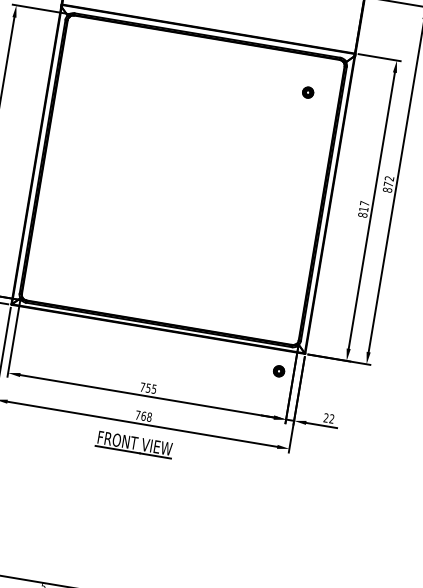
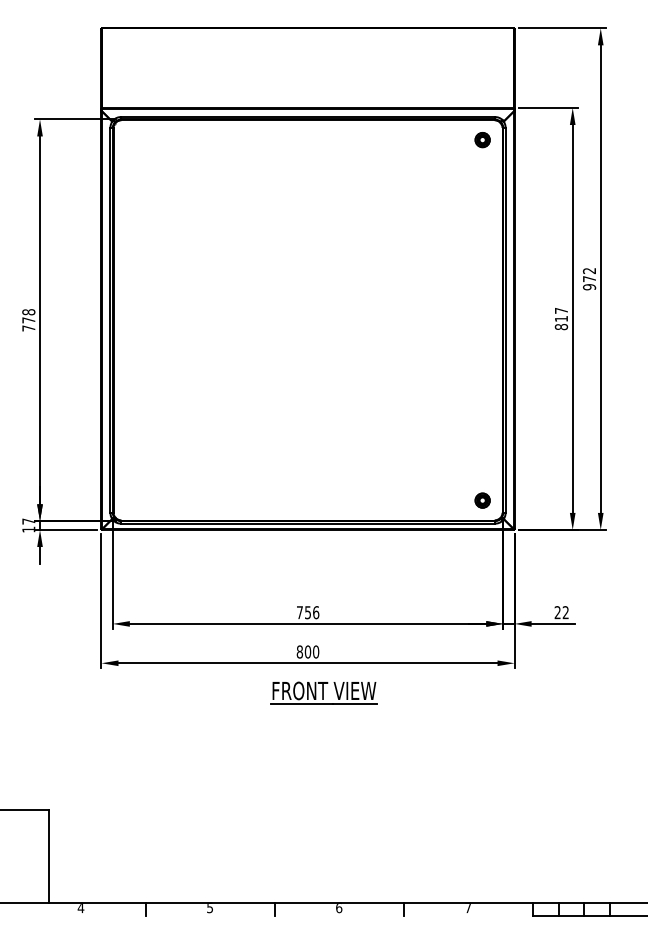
part: (307, 92) -> (482, 140), moved
text: (387, 190) -> (589, 287), 872 -> 972
part: (278, 371) -> (482, 500), moved
text: (154, 389) -> (316, 612), 755 -> 756
text: (143, 415) -> (307, 651), 768 -> 800
part: (134, 444) -> (323, 692), moved

